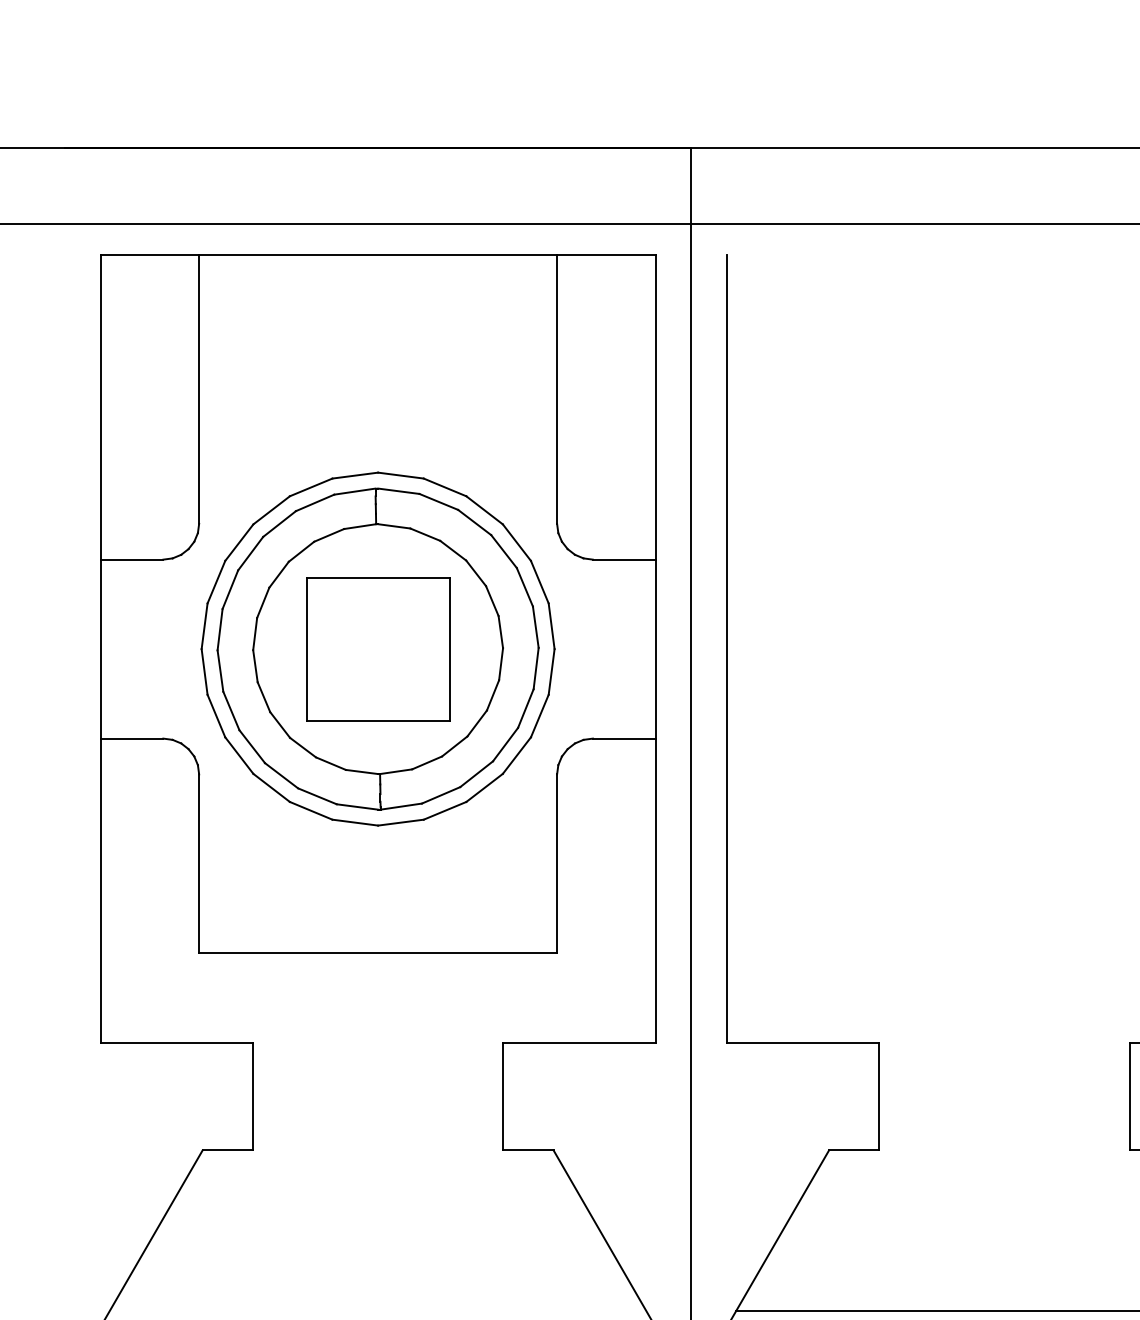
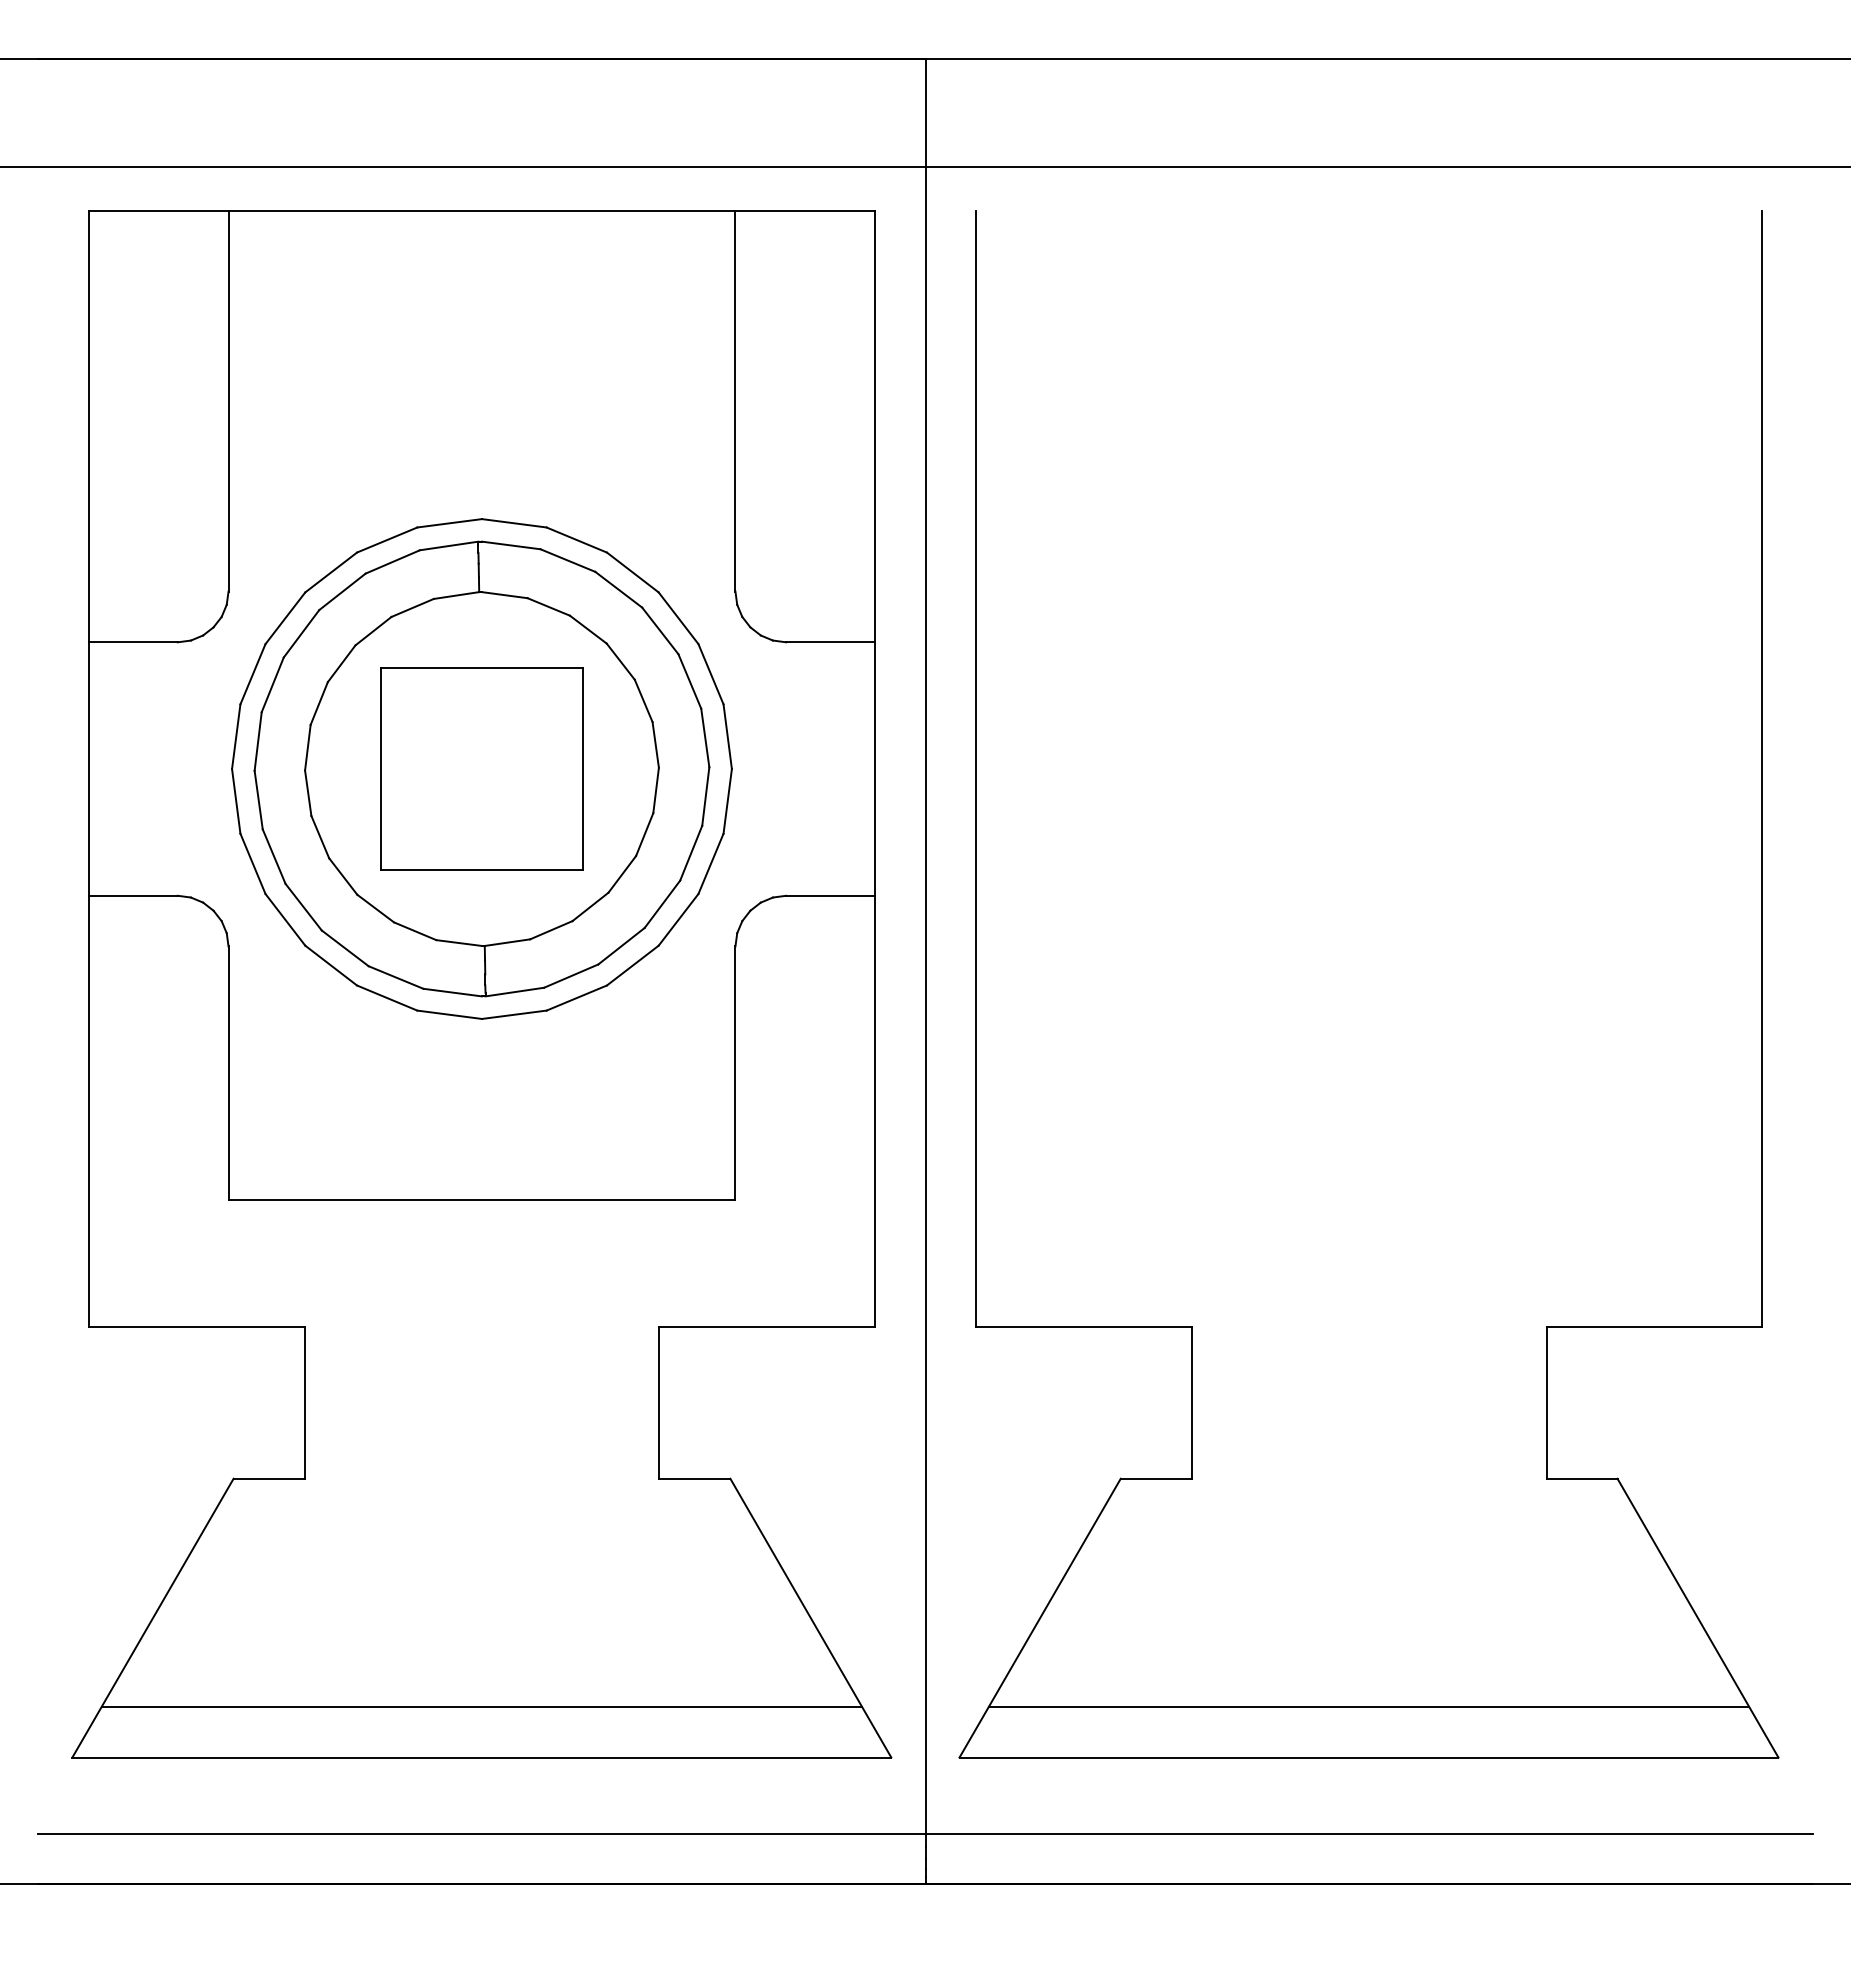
line: (377, 1311) -> (481, 1706), added

